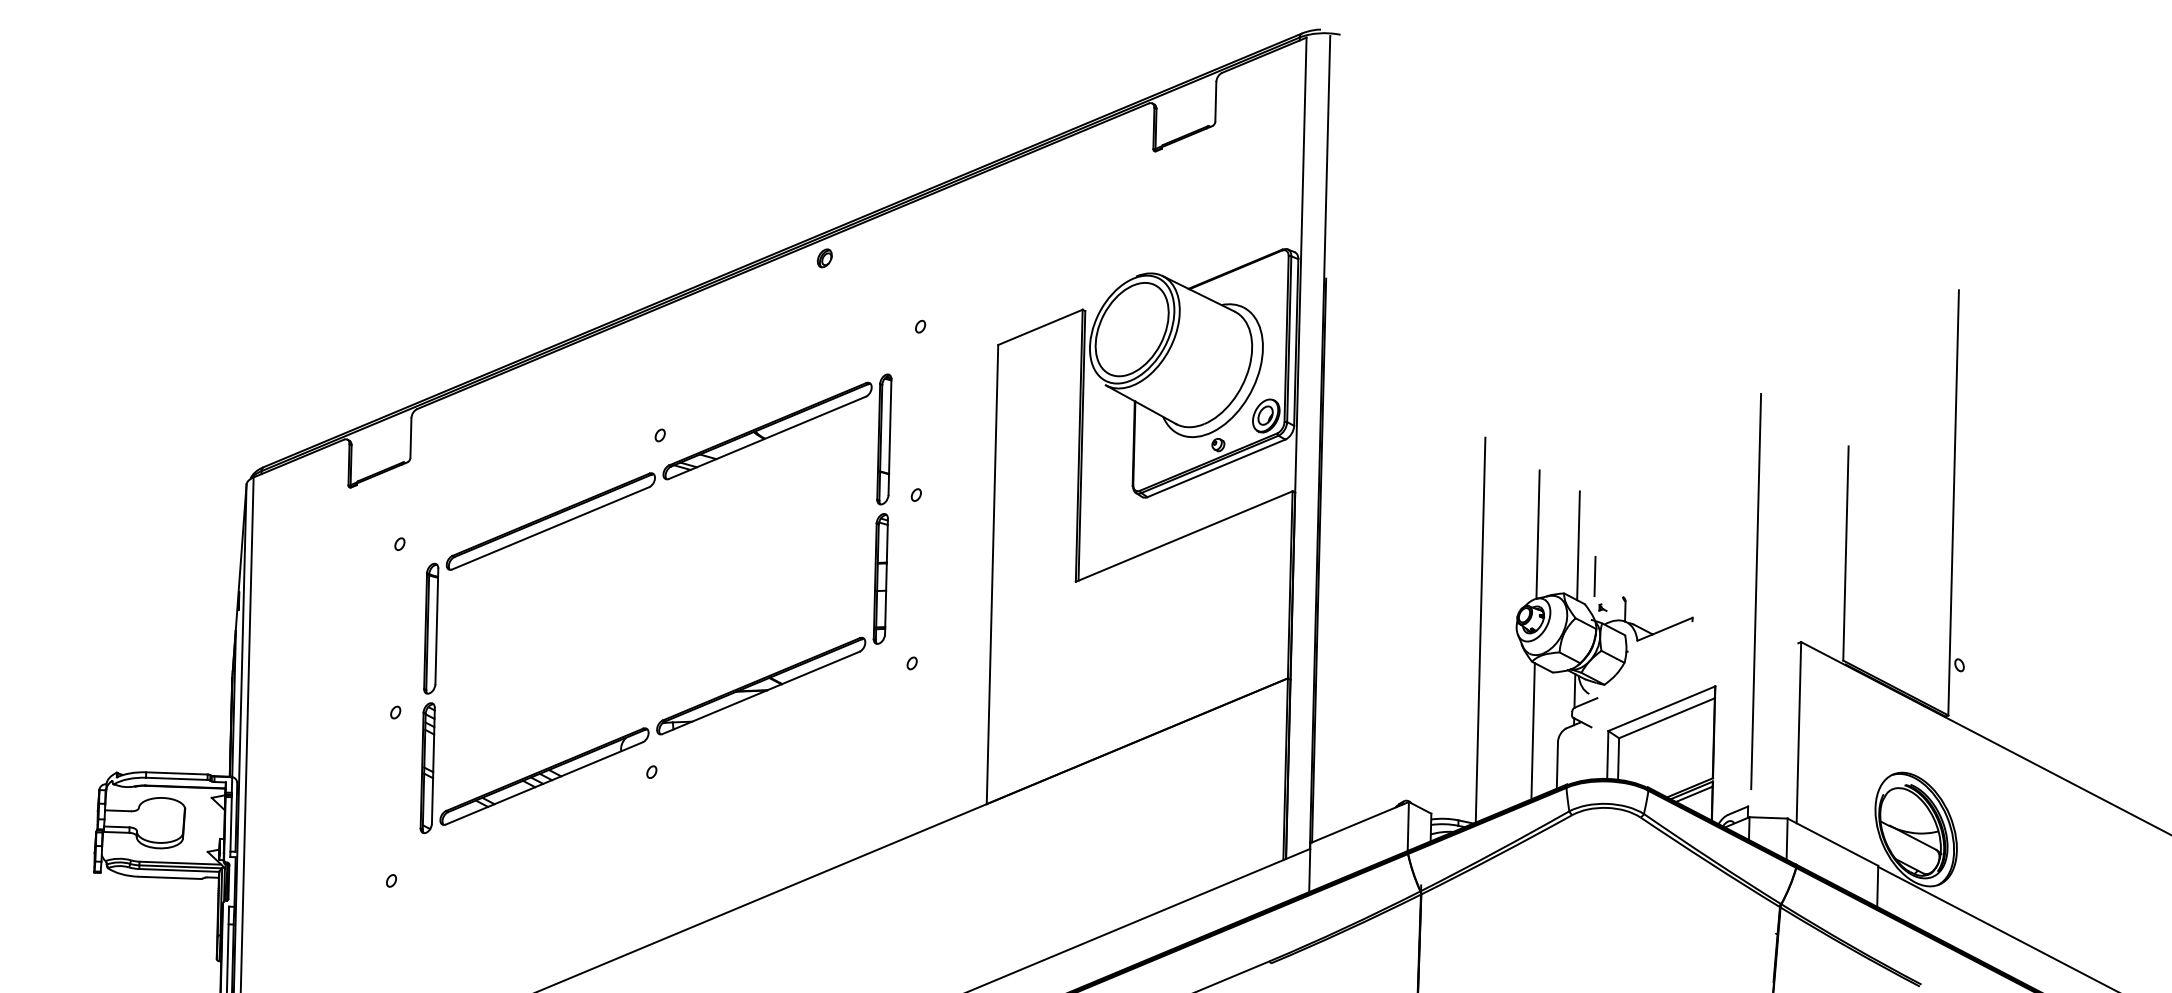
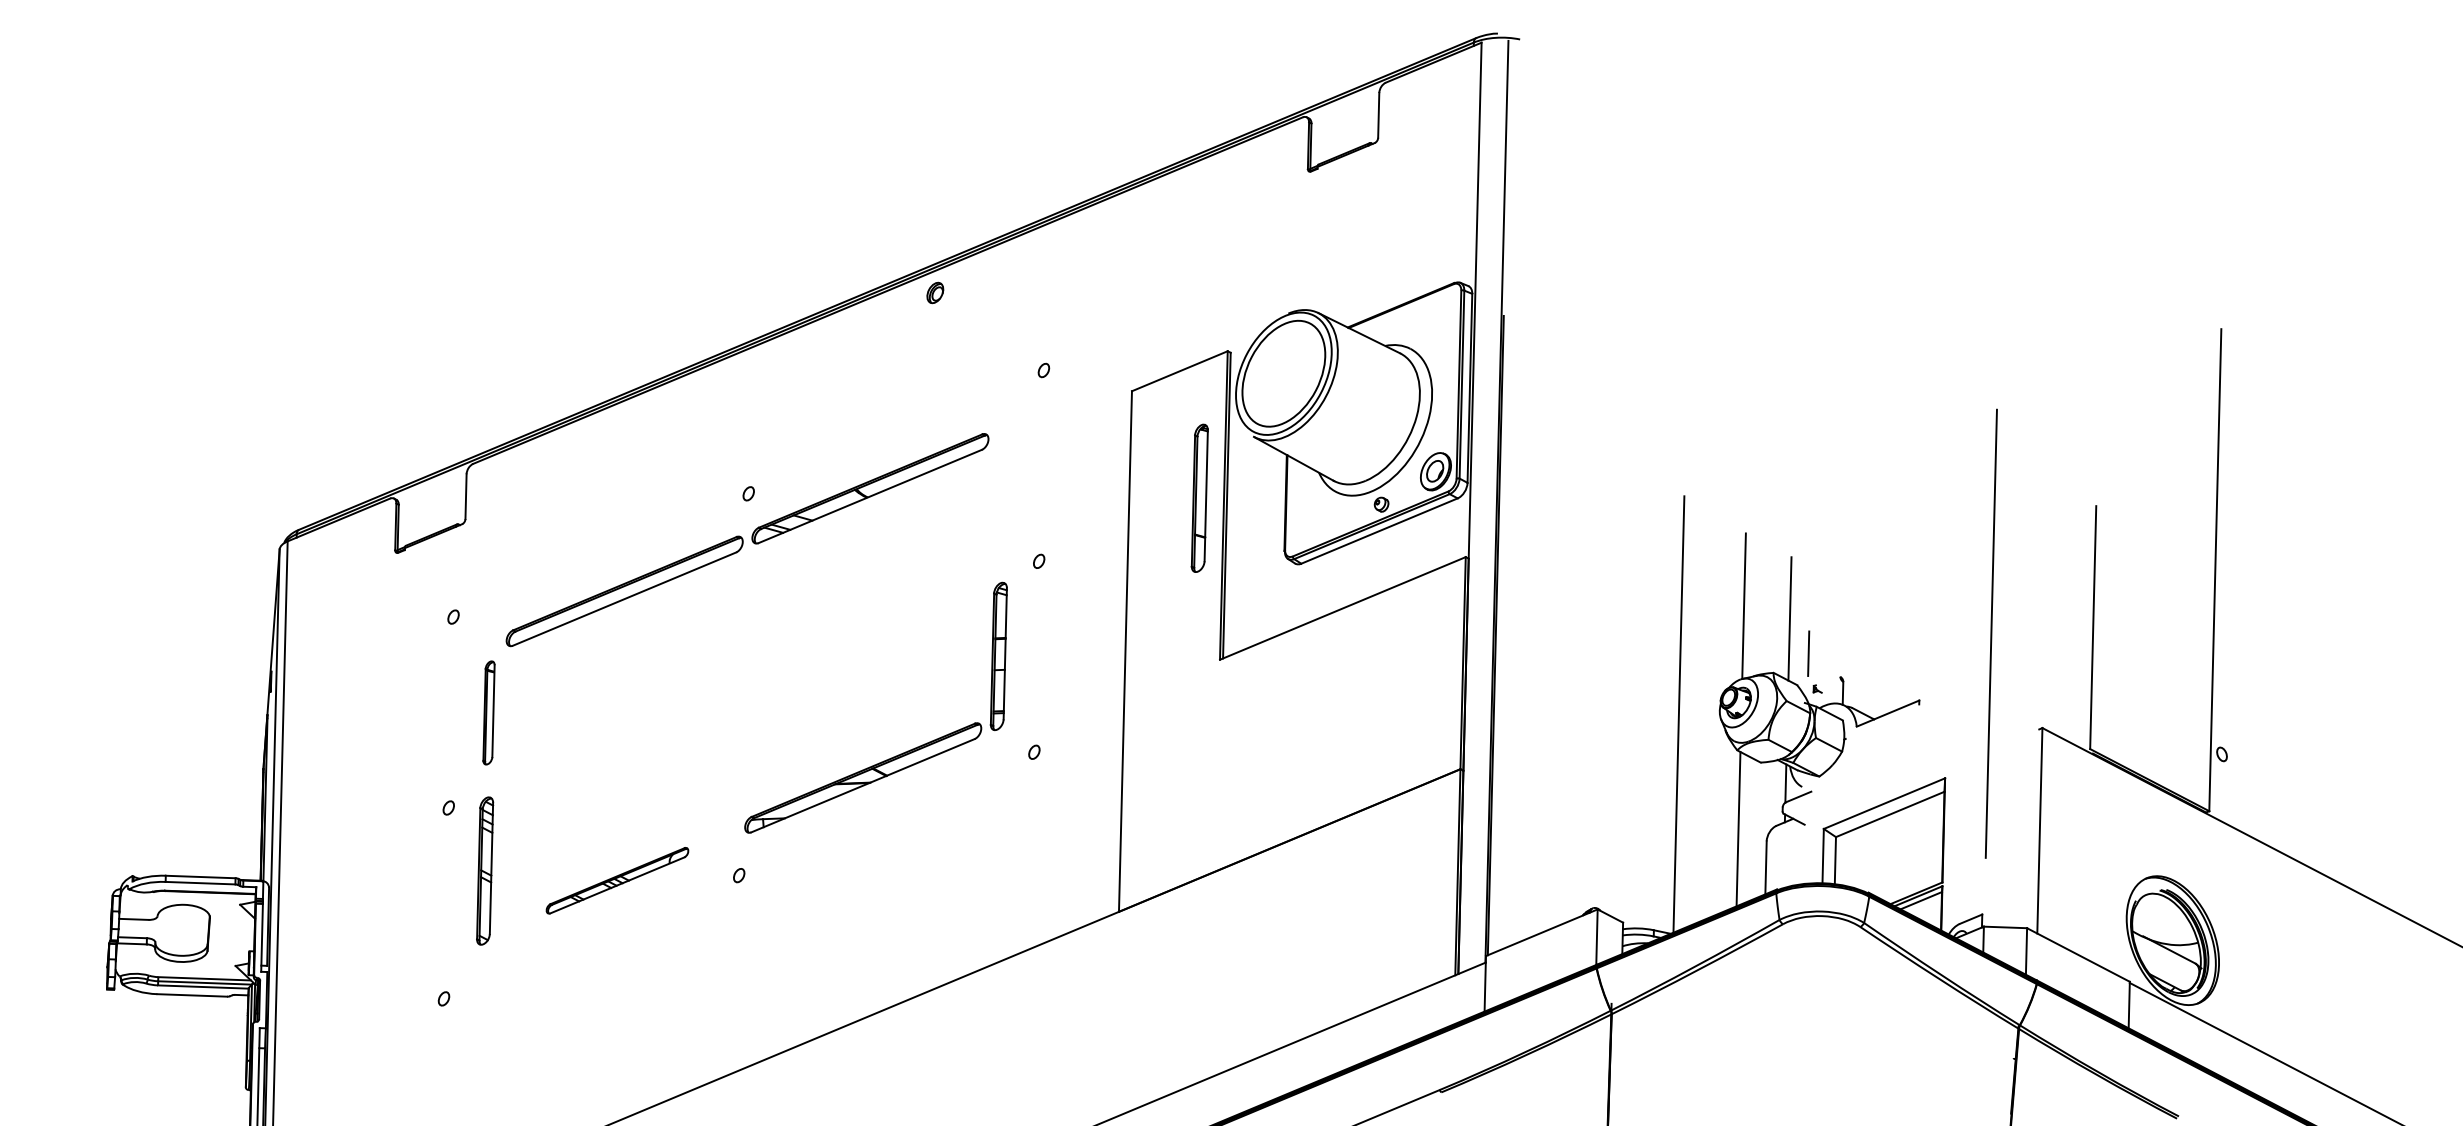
part: (884, 438) -> (1199, 497), moved
line: (1755, 591) -> (1990, 633), moved
part: (430, 628) -> (488, 712), size x0.7
part: (544, 776) -> (617, 880), size x0.6

